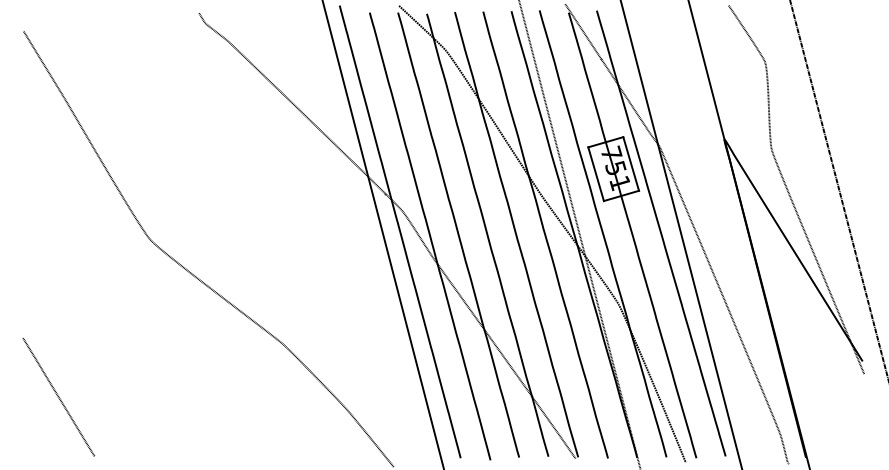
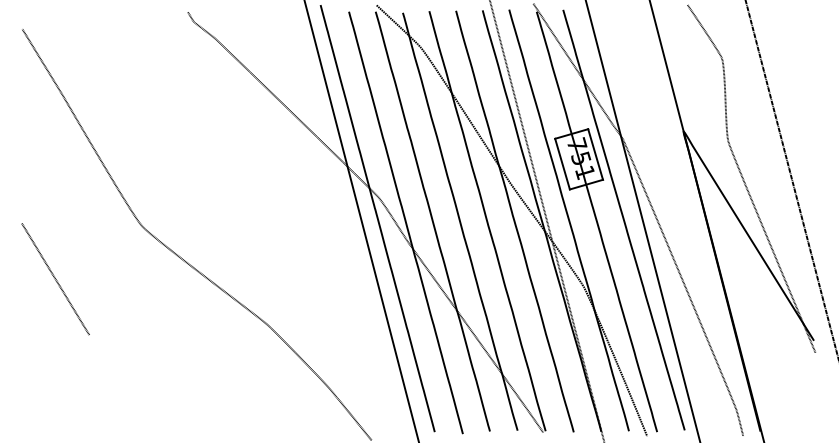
line: (58, 397) -> (55, 279), moved

